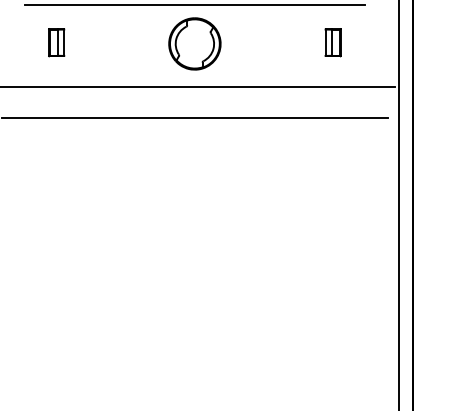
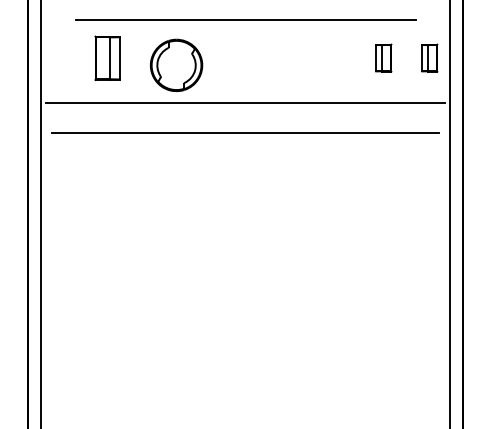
part: (55, 42) -> (106, 57), size x1.6
part: (378, 42) -> (429, 57), added
part: (194, 44) -> (176, 65), moved

